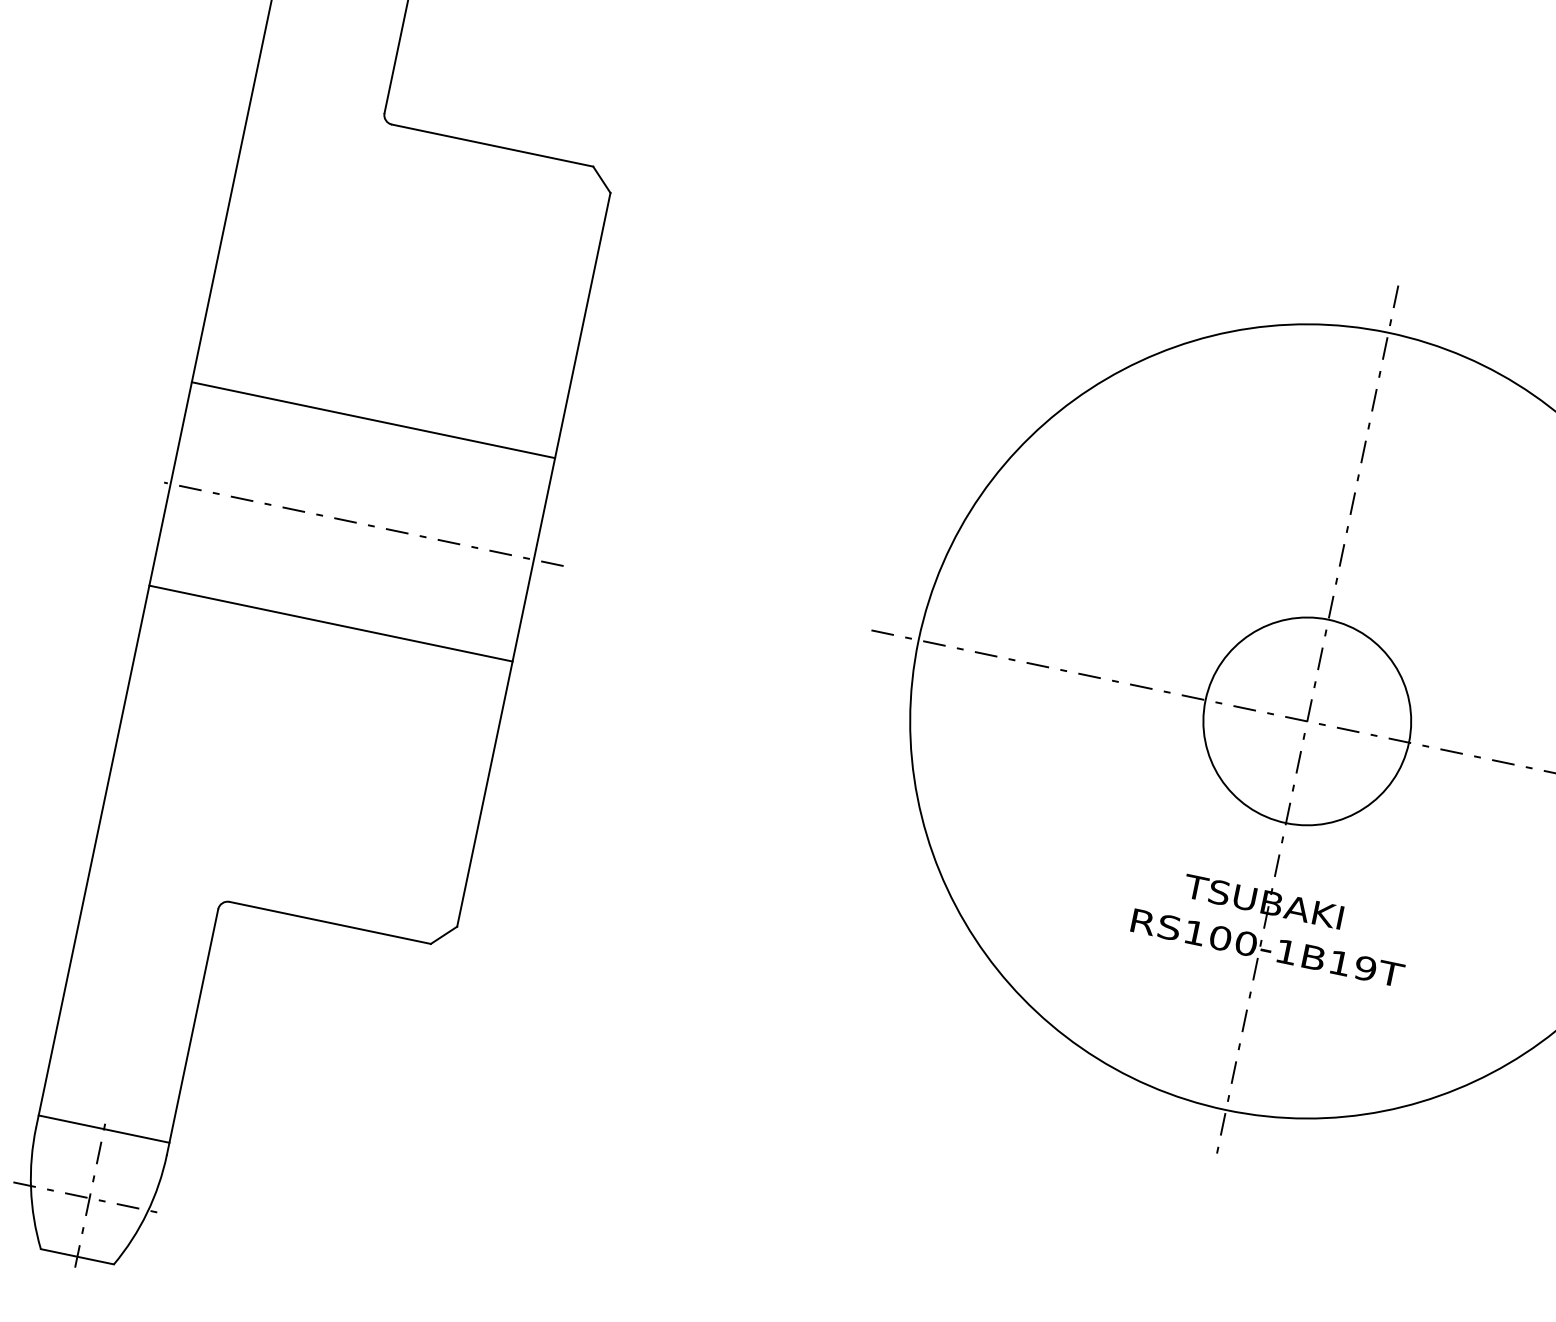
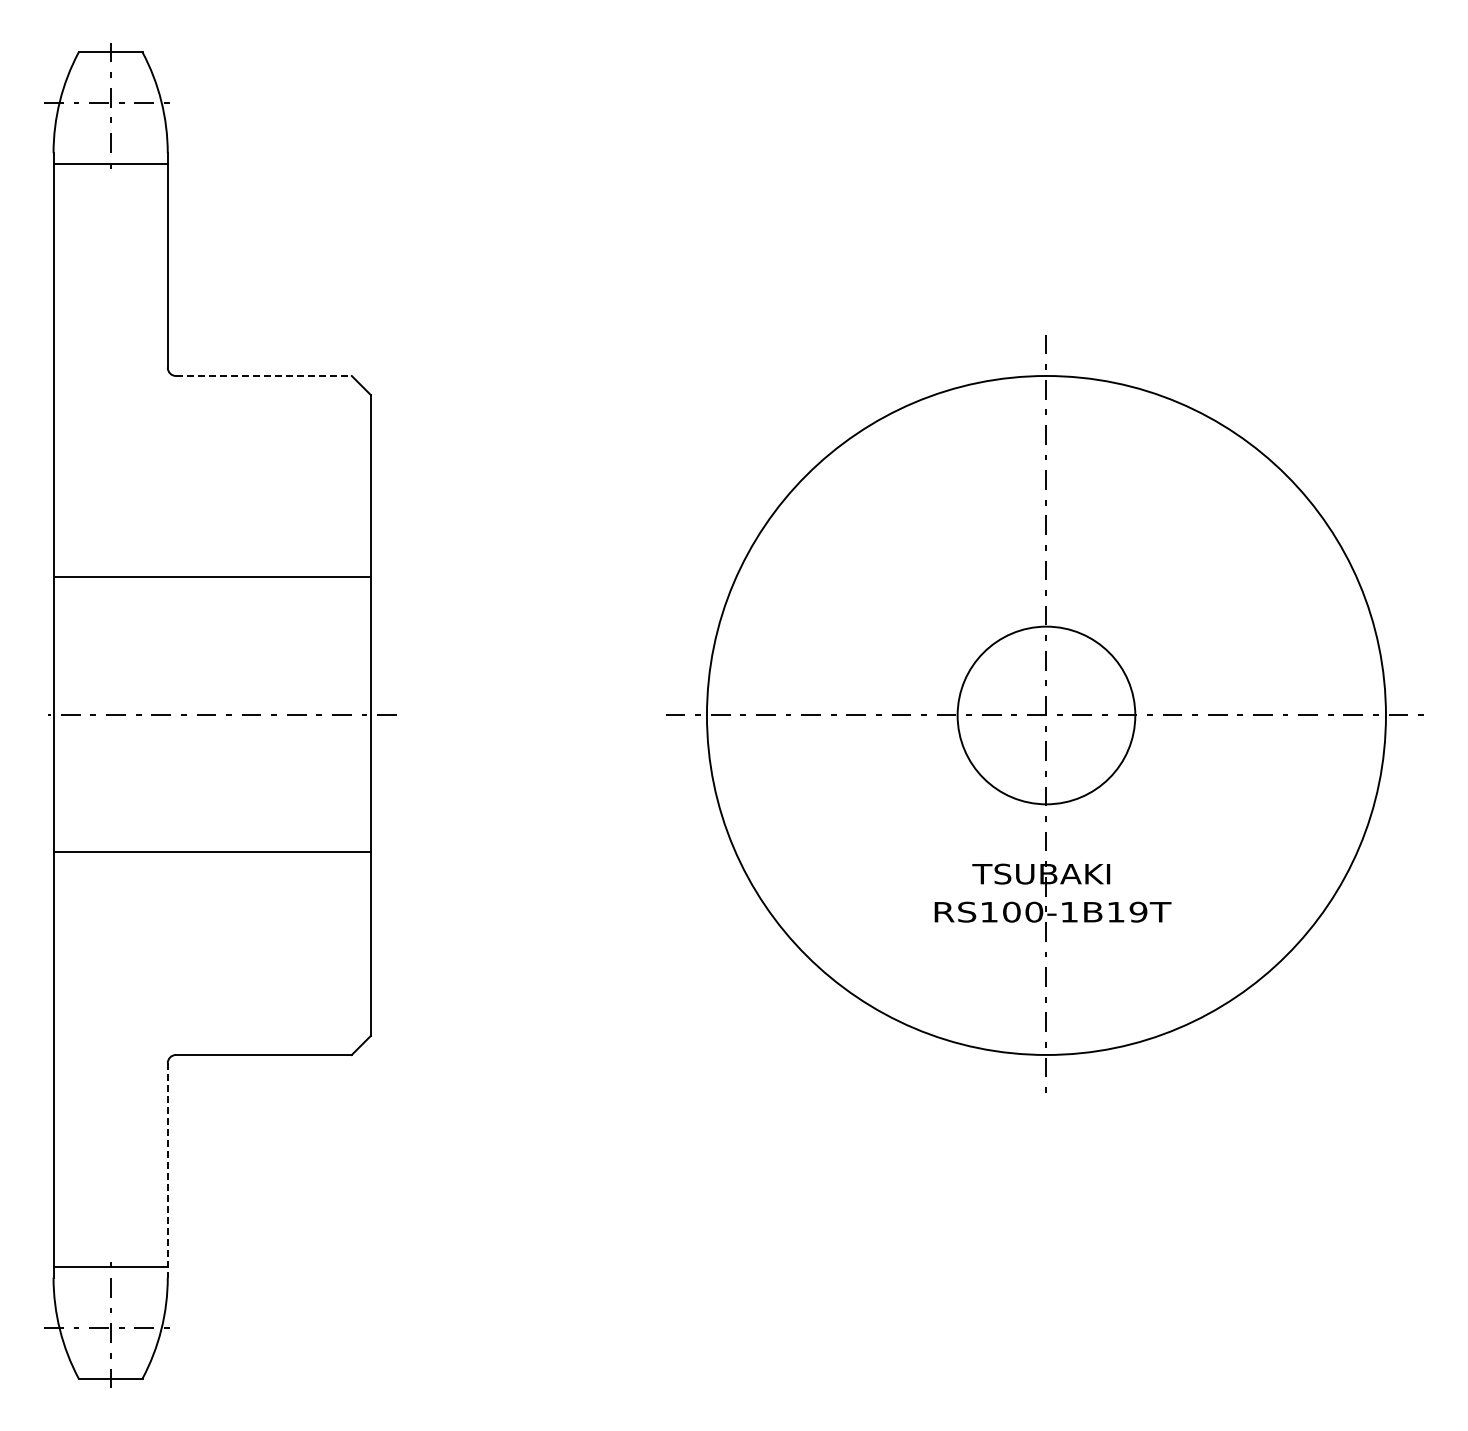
line: (492, 144) -> (263, 375), solid -> dashed
line: (372, 419) -> (211, 576), moved
line: (330, 623) -> (211, 852), moved
line: (192, 1032) -> (167, 1170), solid -> dashed

